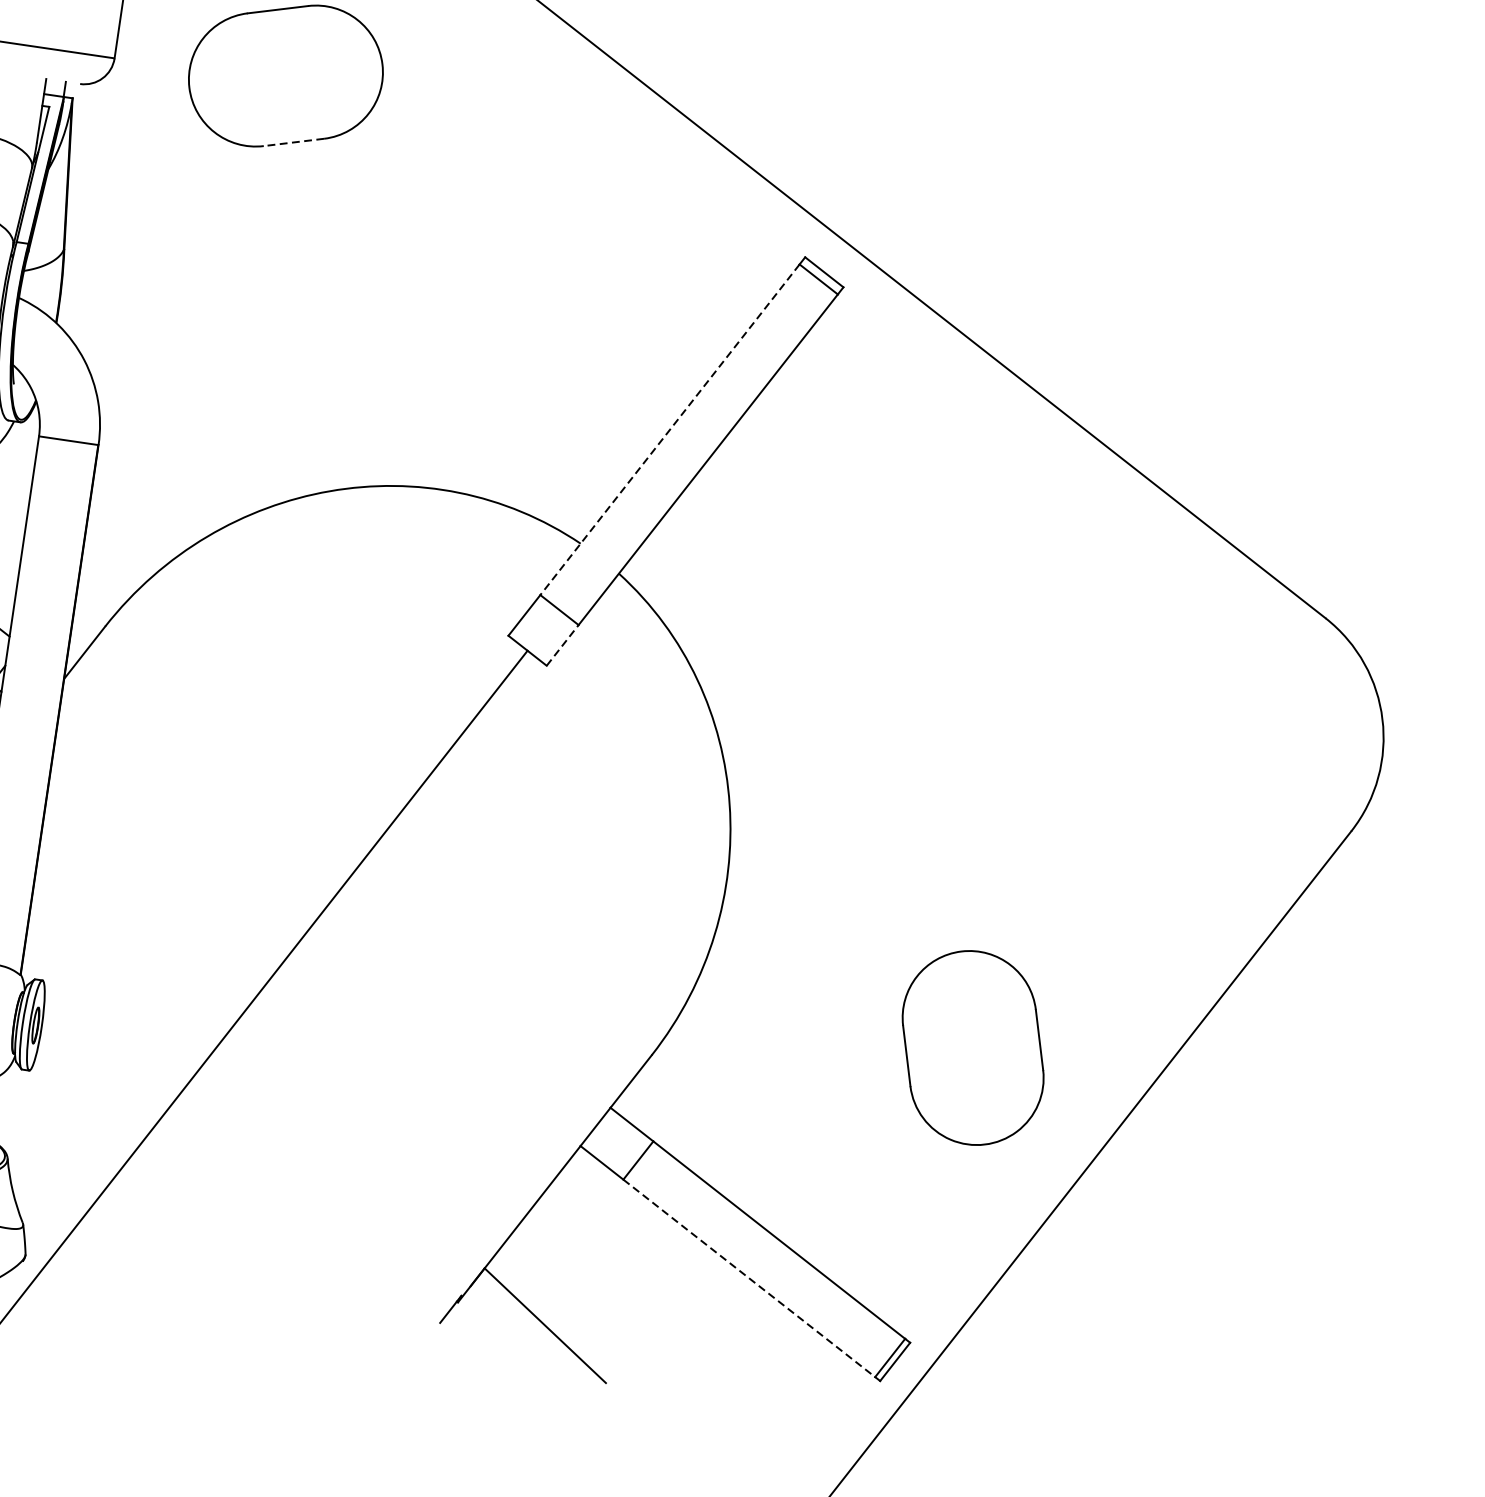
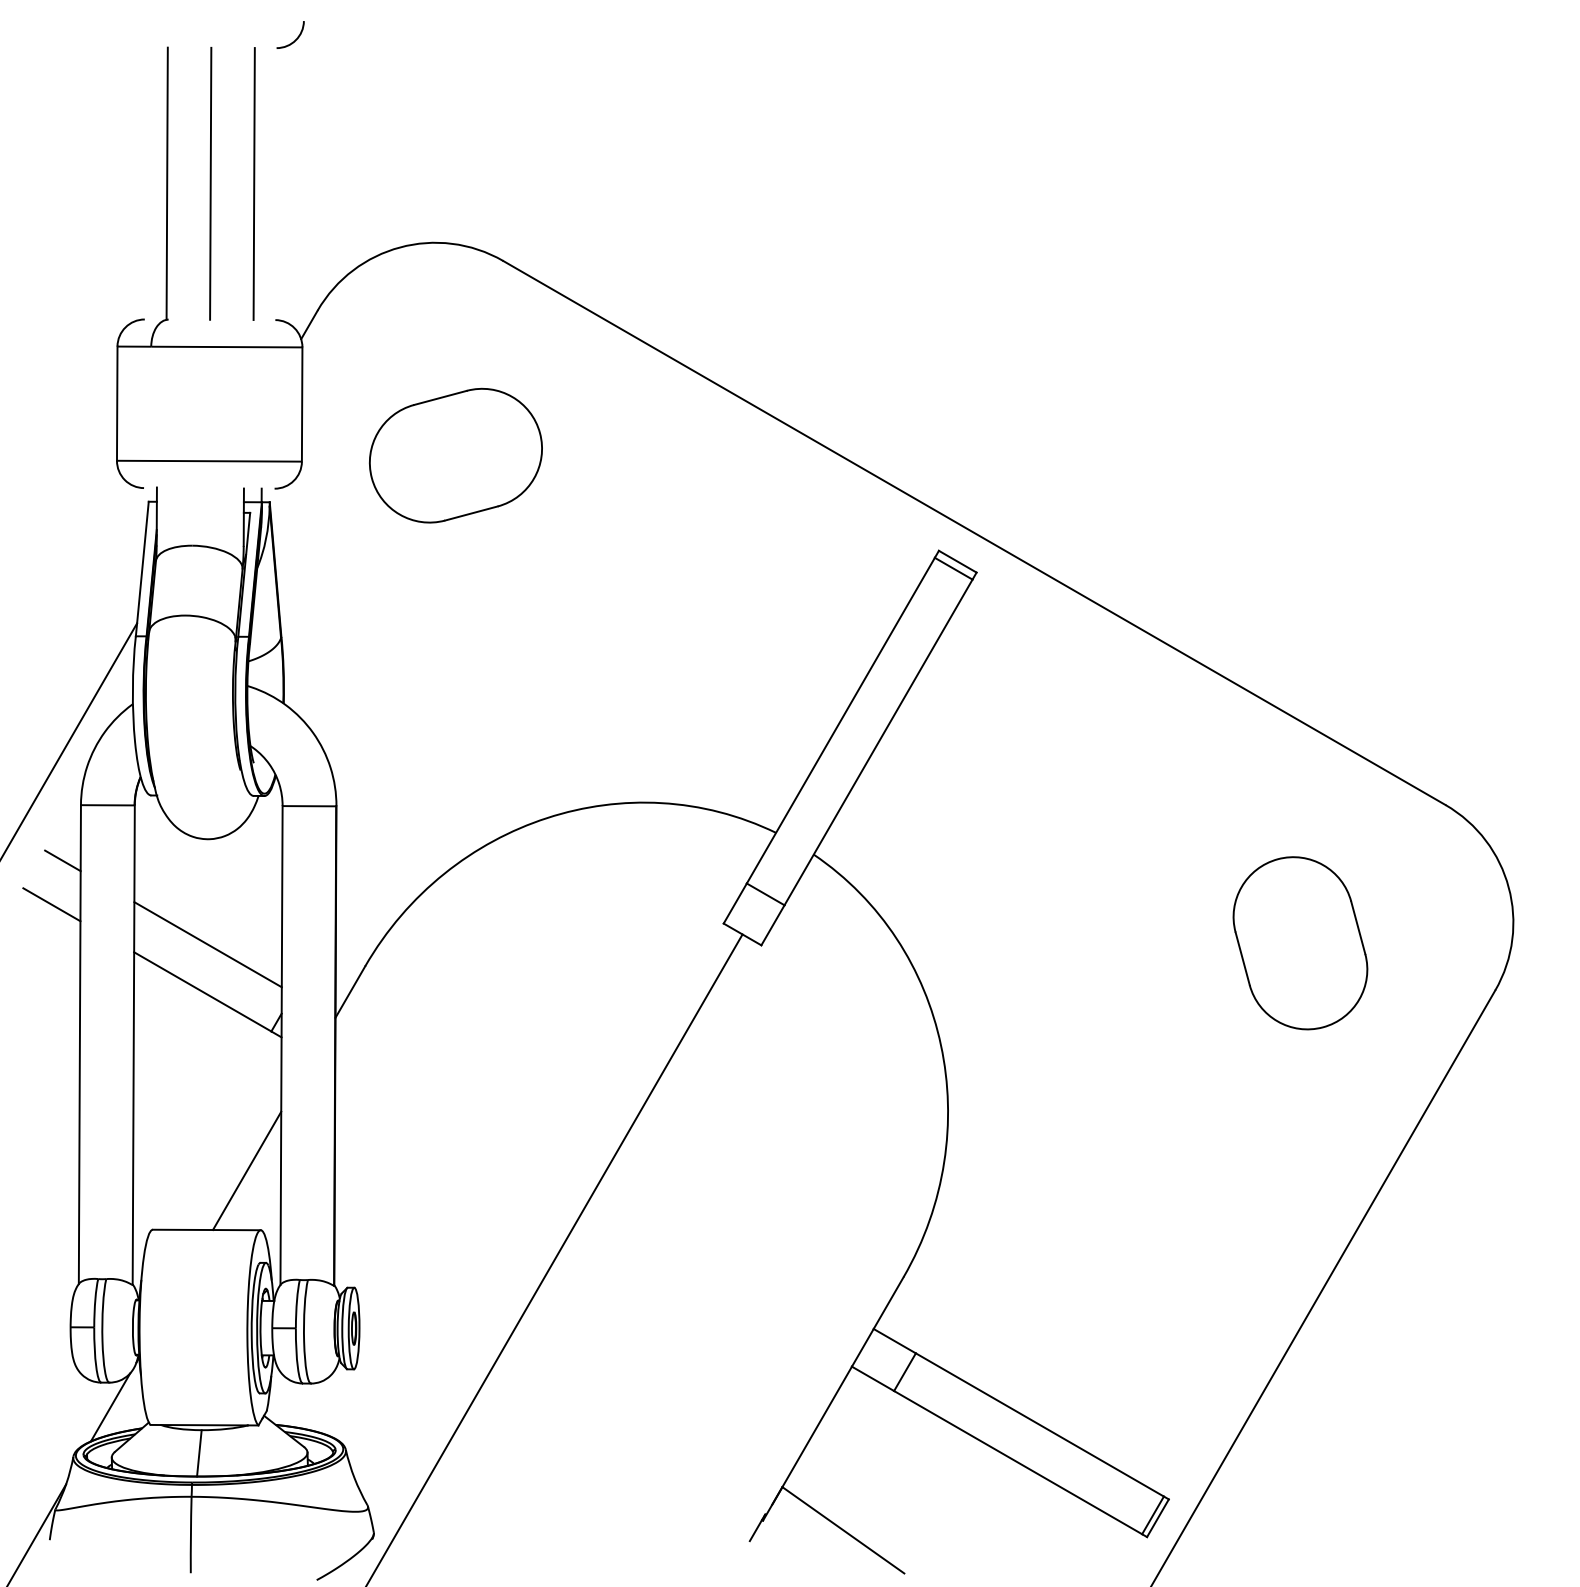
line: (292, 142) -> (470, 513), dashed -> solid
line: (669, 430) -> (840, 721), dashed -> solid
line: (563, 644) -> (773, 924), dashed -> solid
part: (973, 1048) -> (1300, 943), moved
line: (749, 1278) -> (1018, 1462), dashed -> solid

